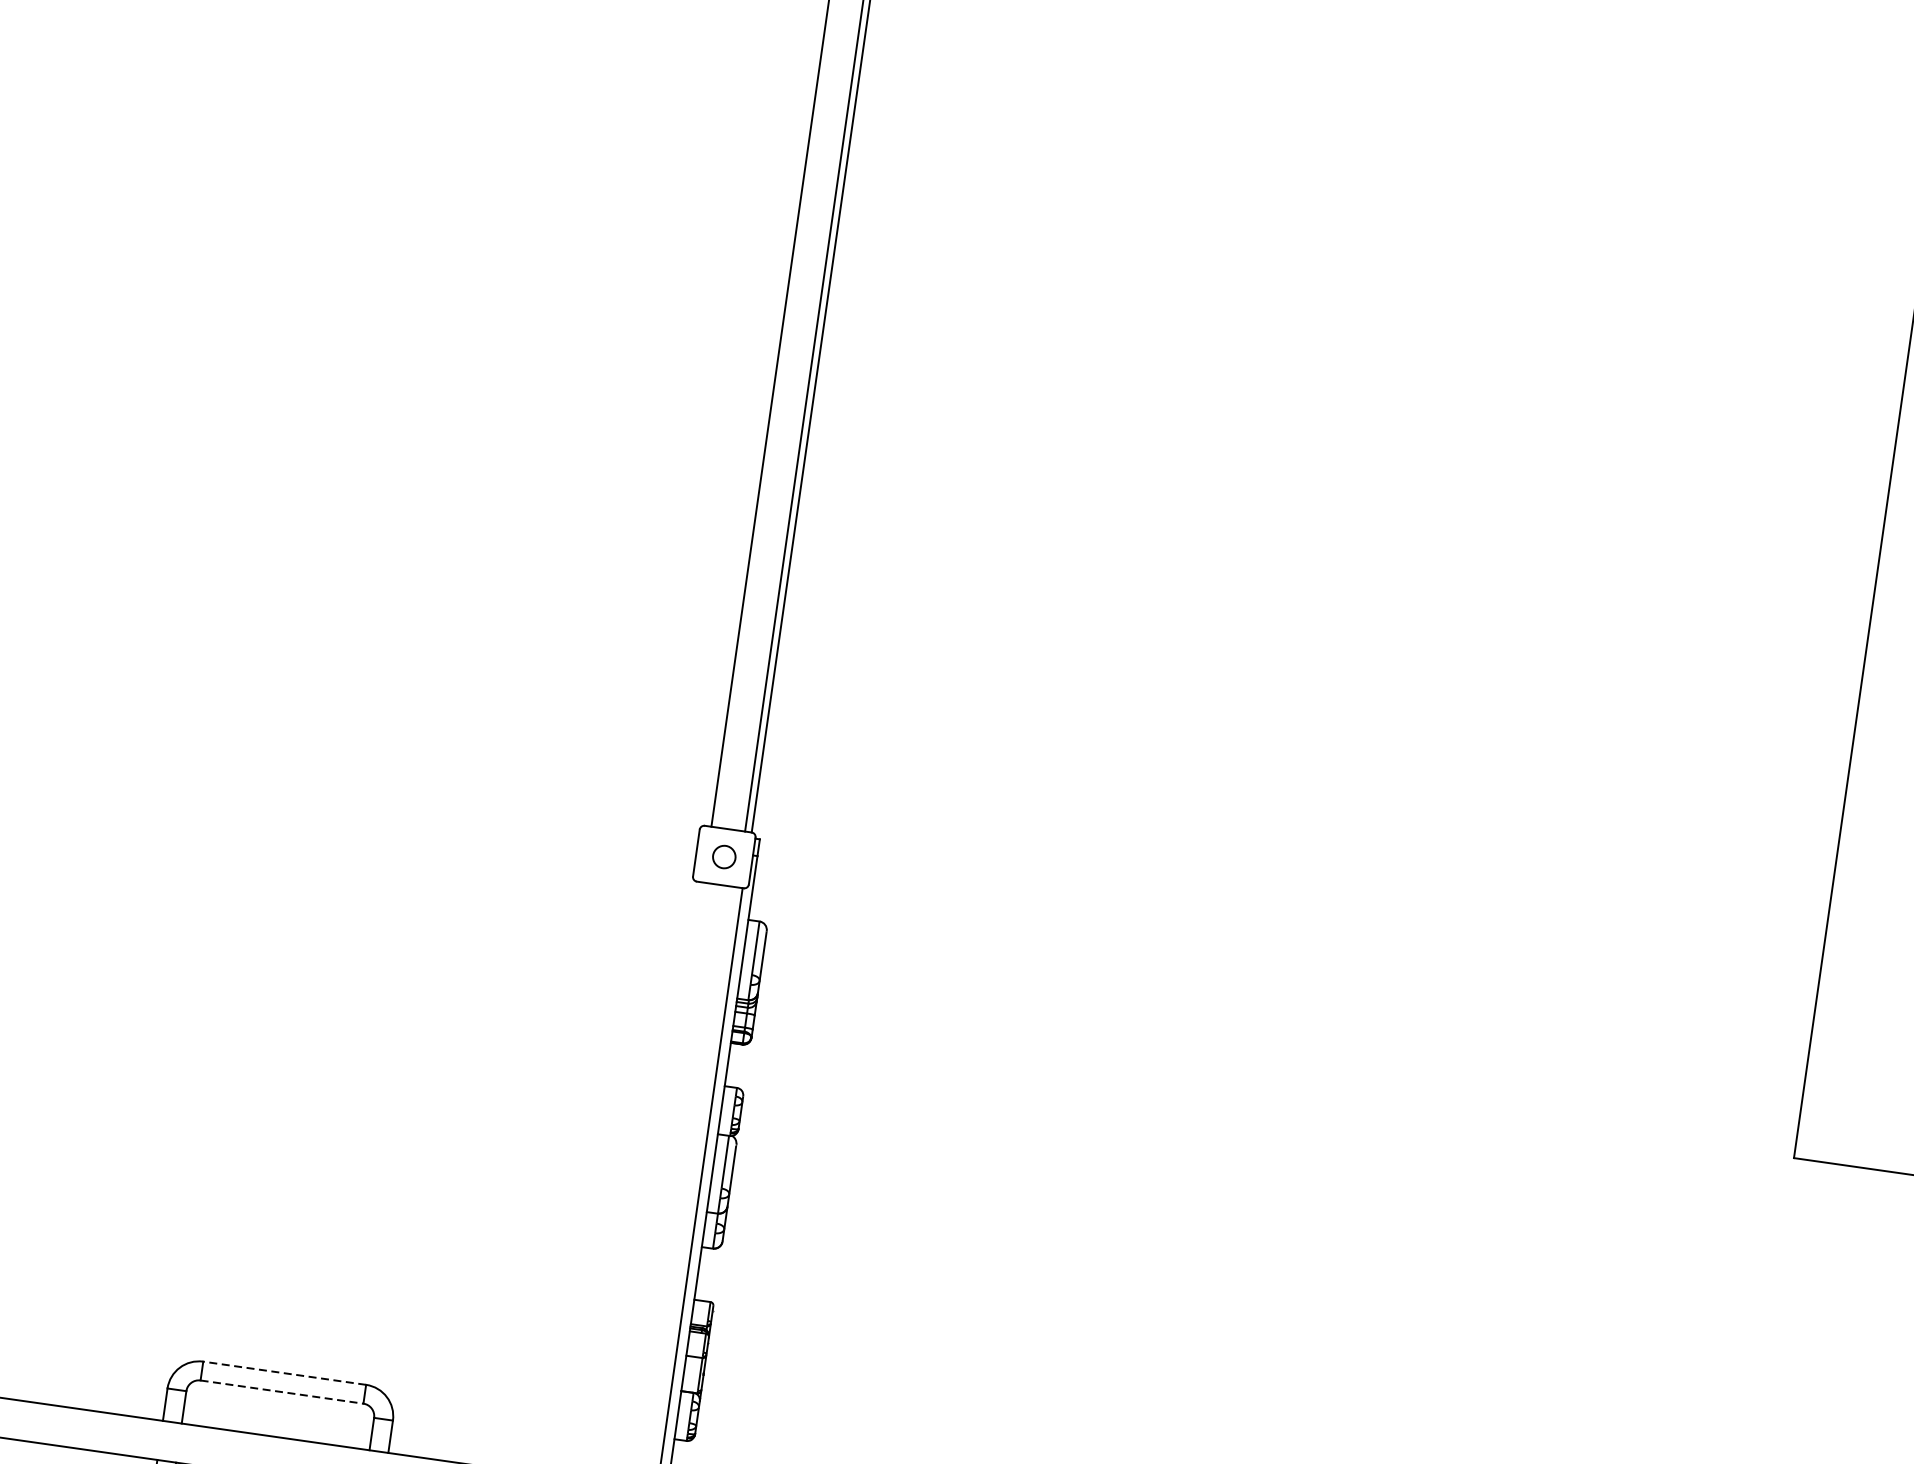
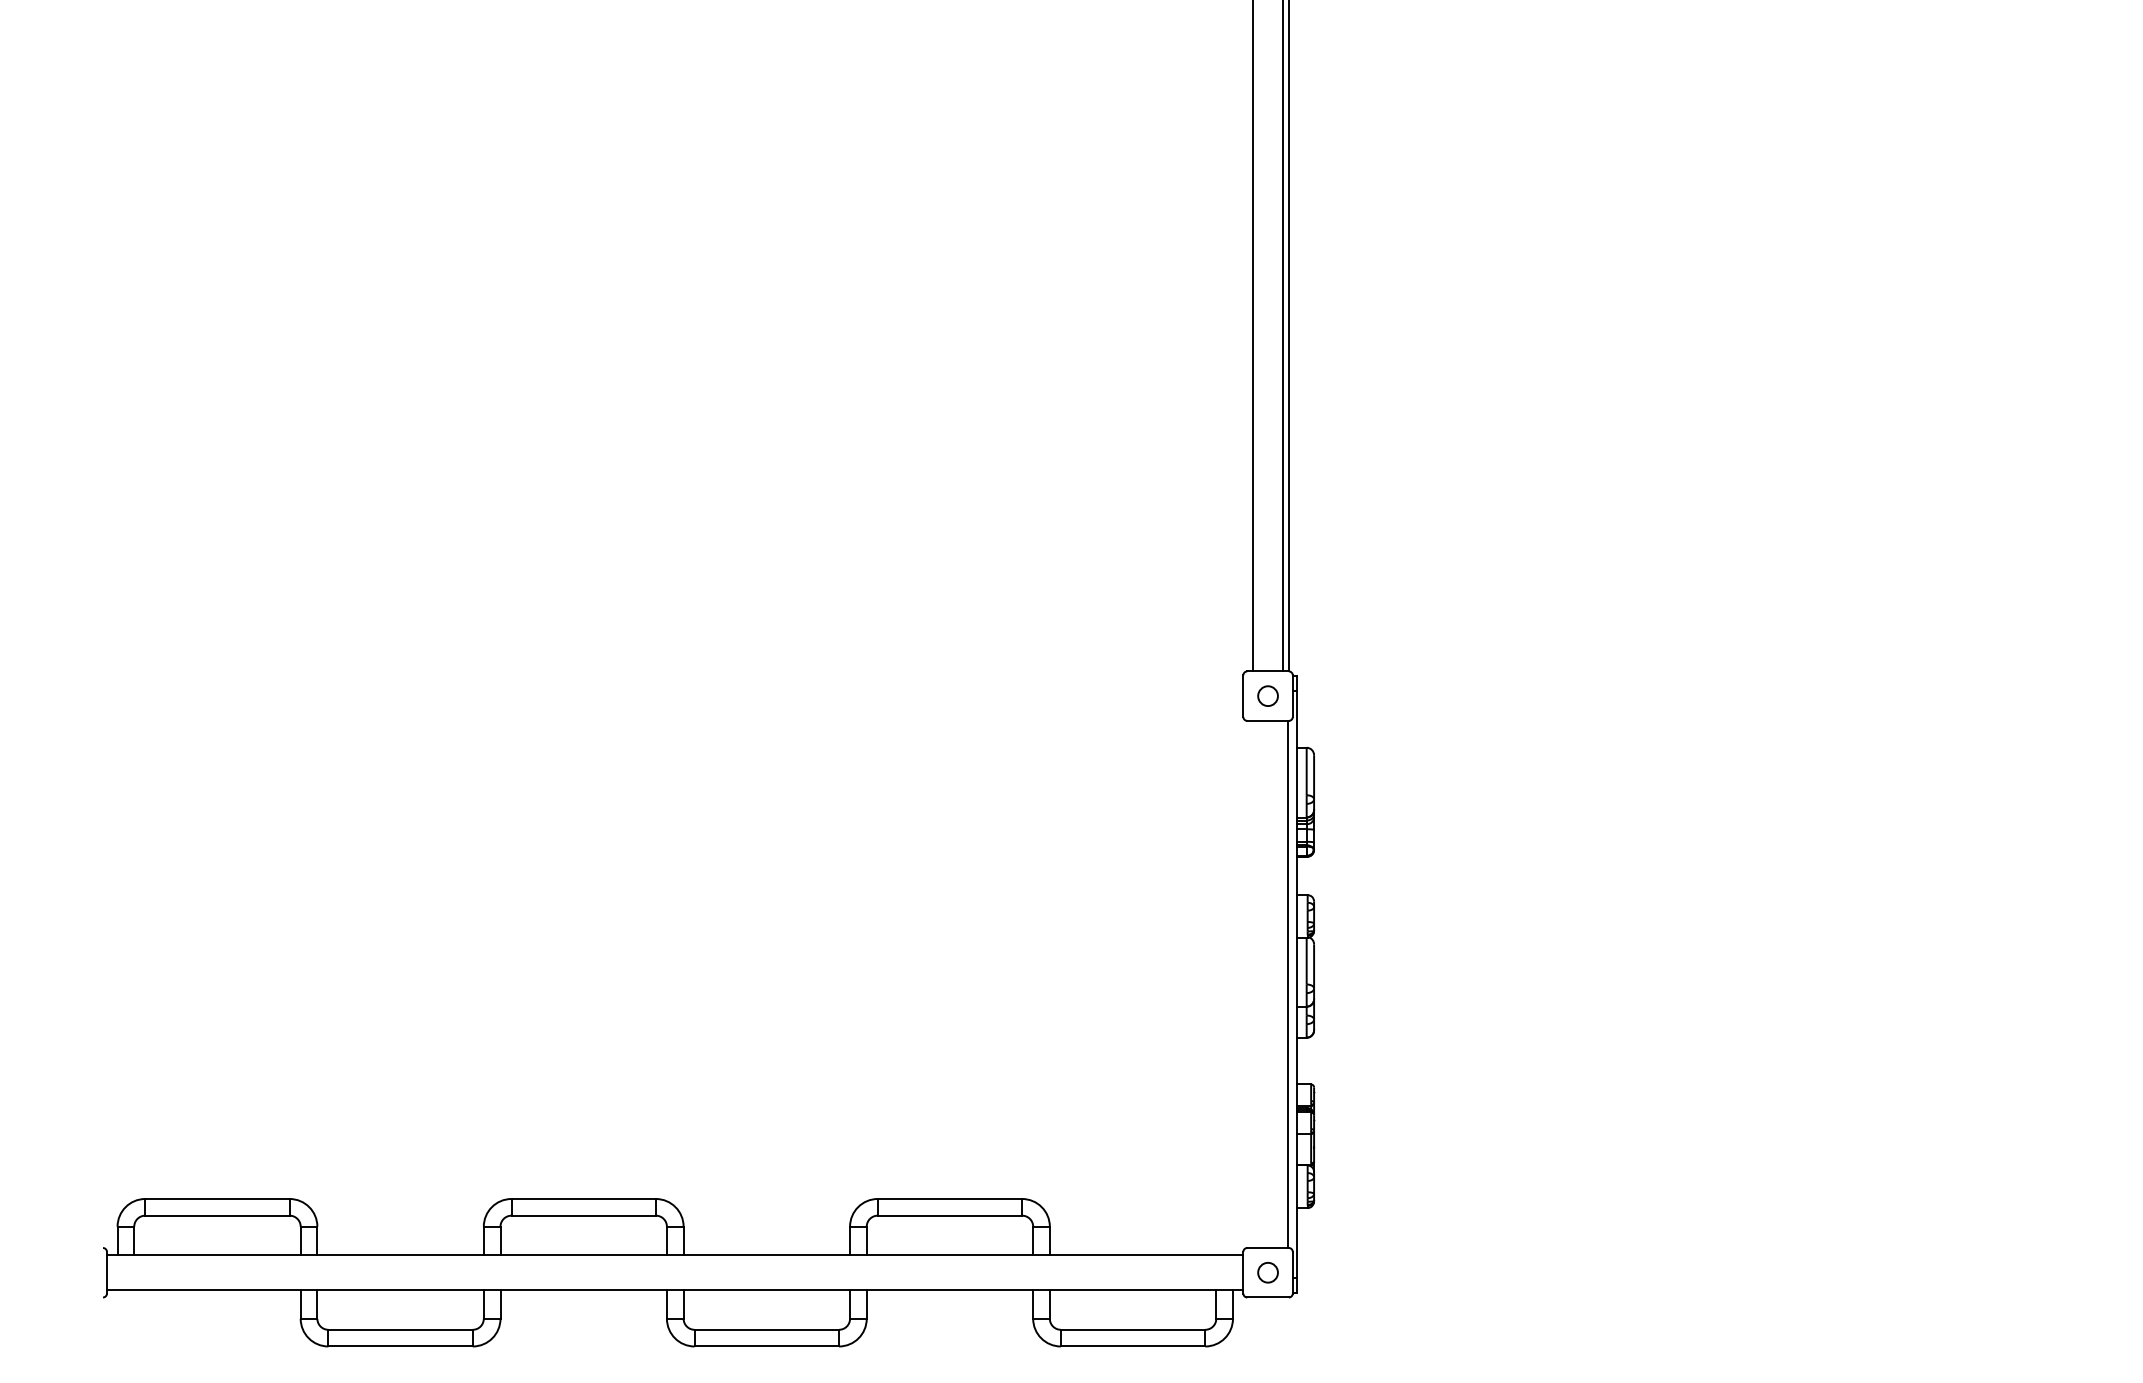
line: (284, 1373) -> (949, 1199), dashed -> solid
line: (282, 1391) -> (950, 1215), dashed -> solid

